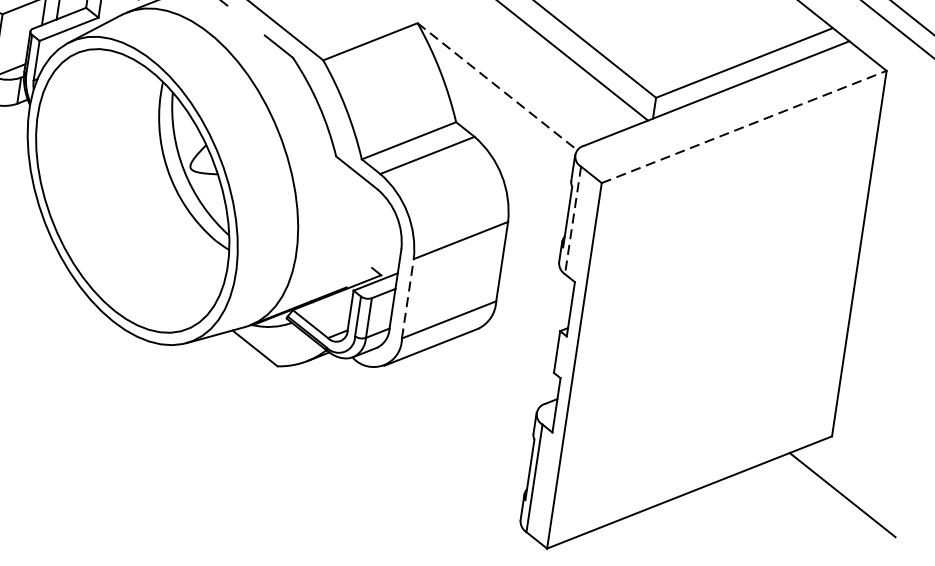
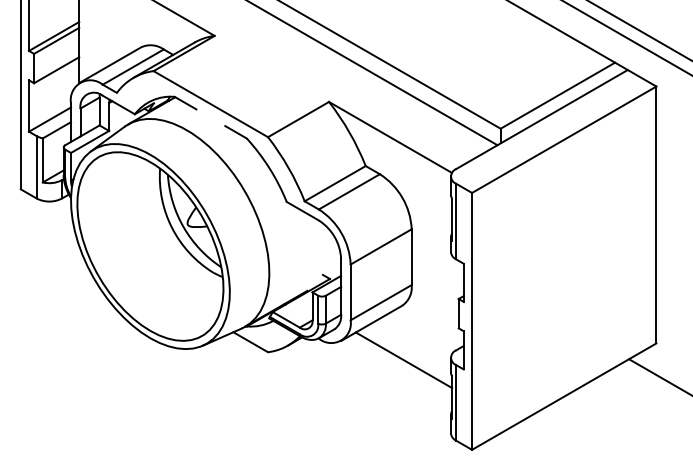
line: (497, 86) -> (390, 137), dashed -> solid
line: (744, 126) -> (564, 139), dashed -> solid
line: (573, 220) -> (456, 221), dashed -> solid
line: (407, 298) -> (350, 292), dashed -> solid
line: (468, 406) -> (403, 360), added

